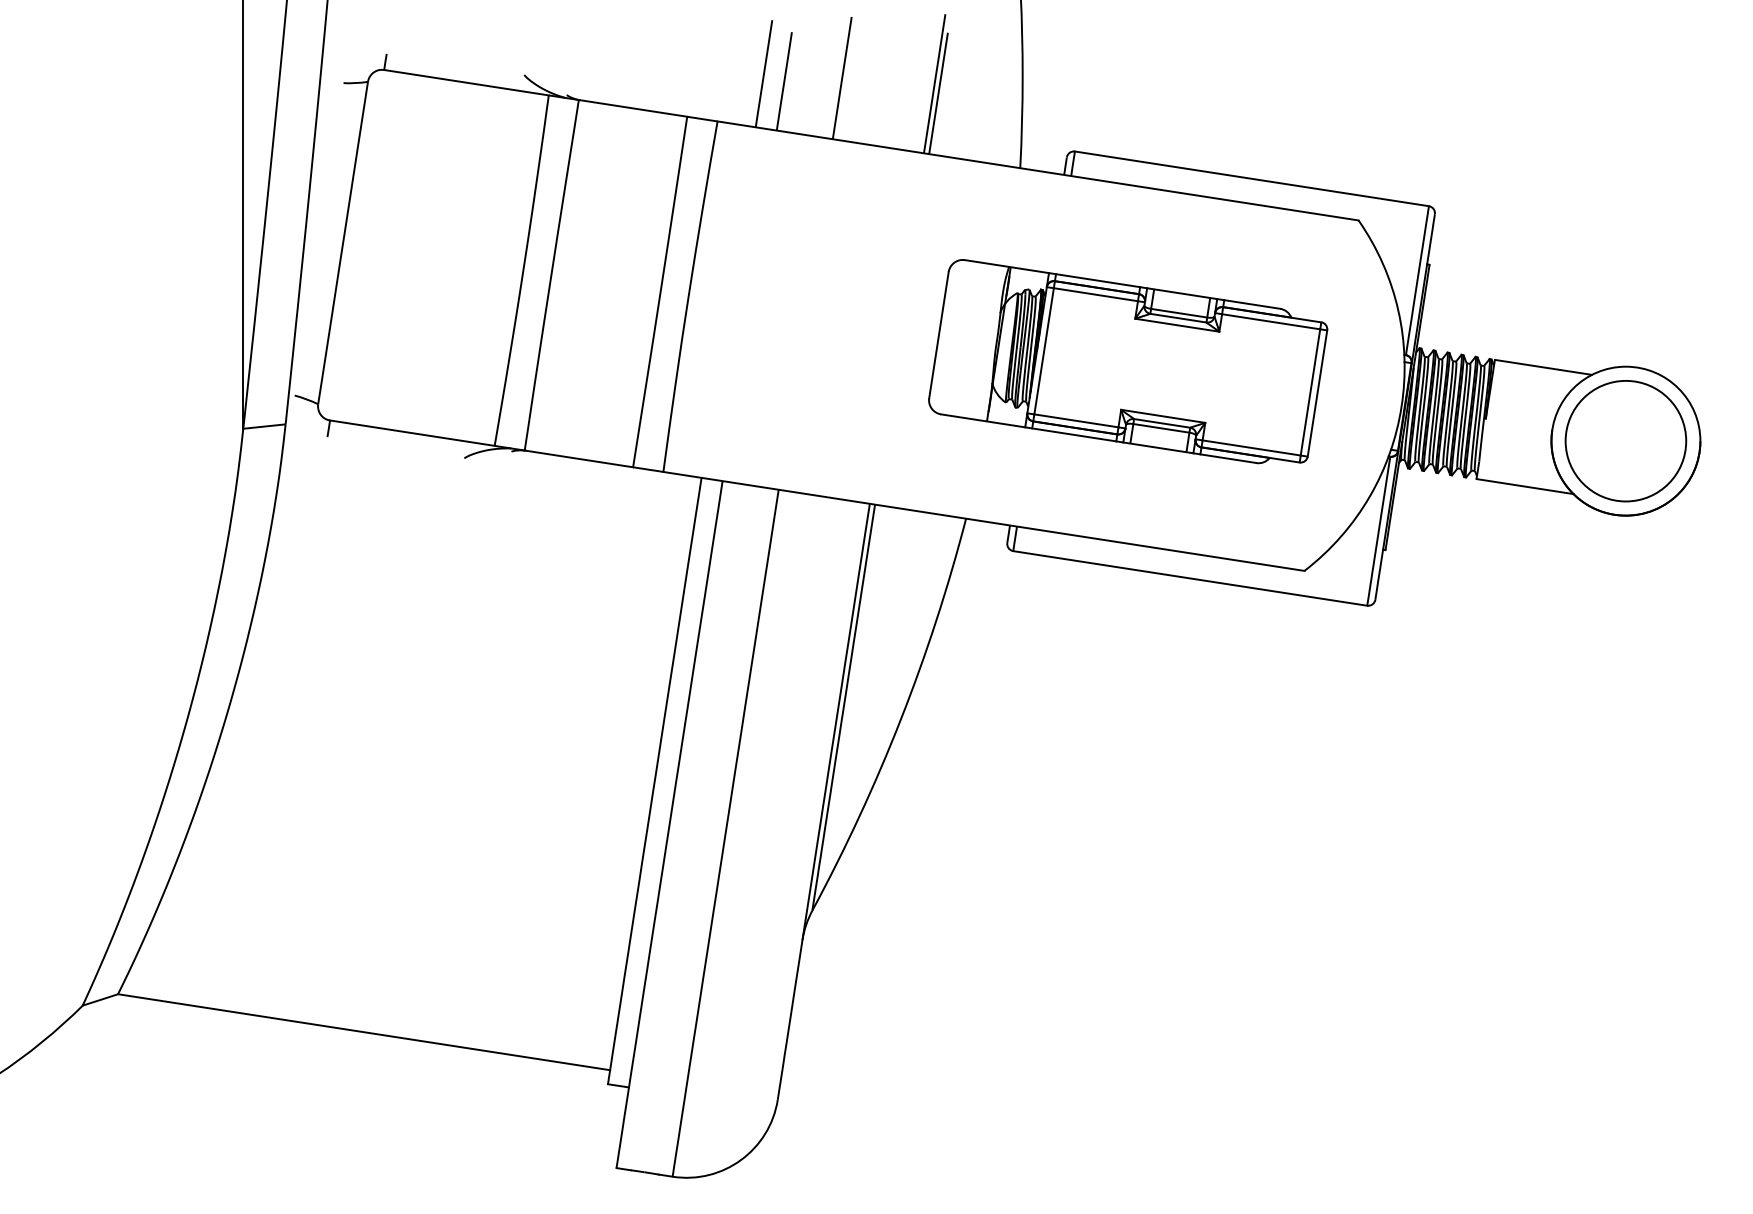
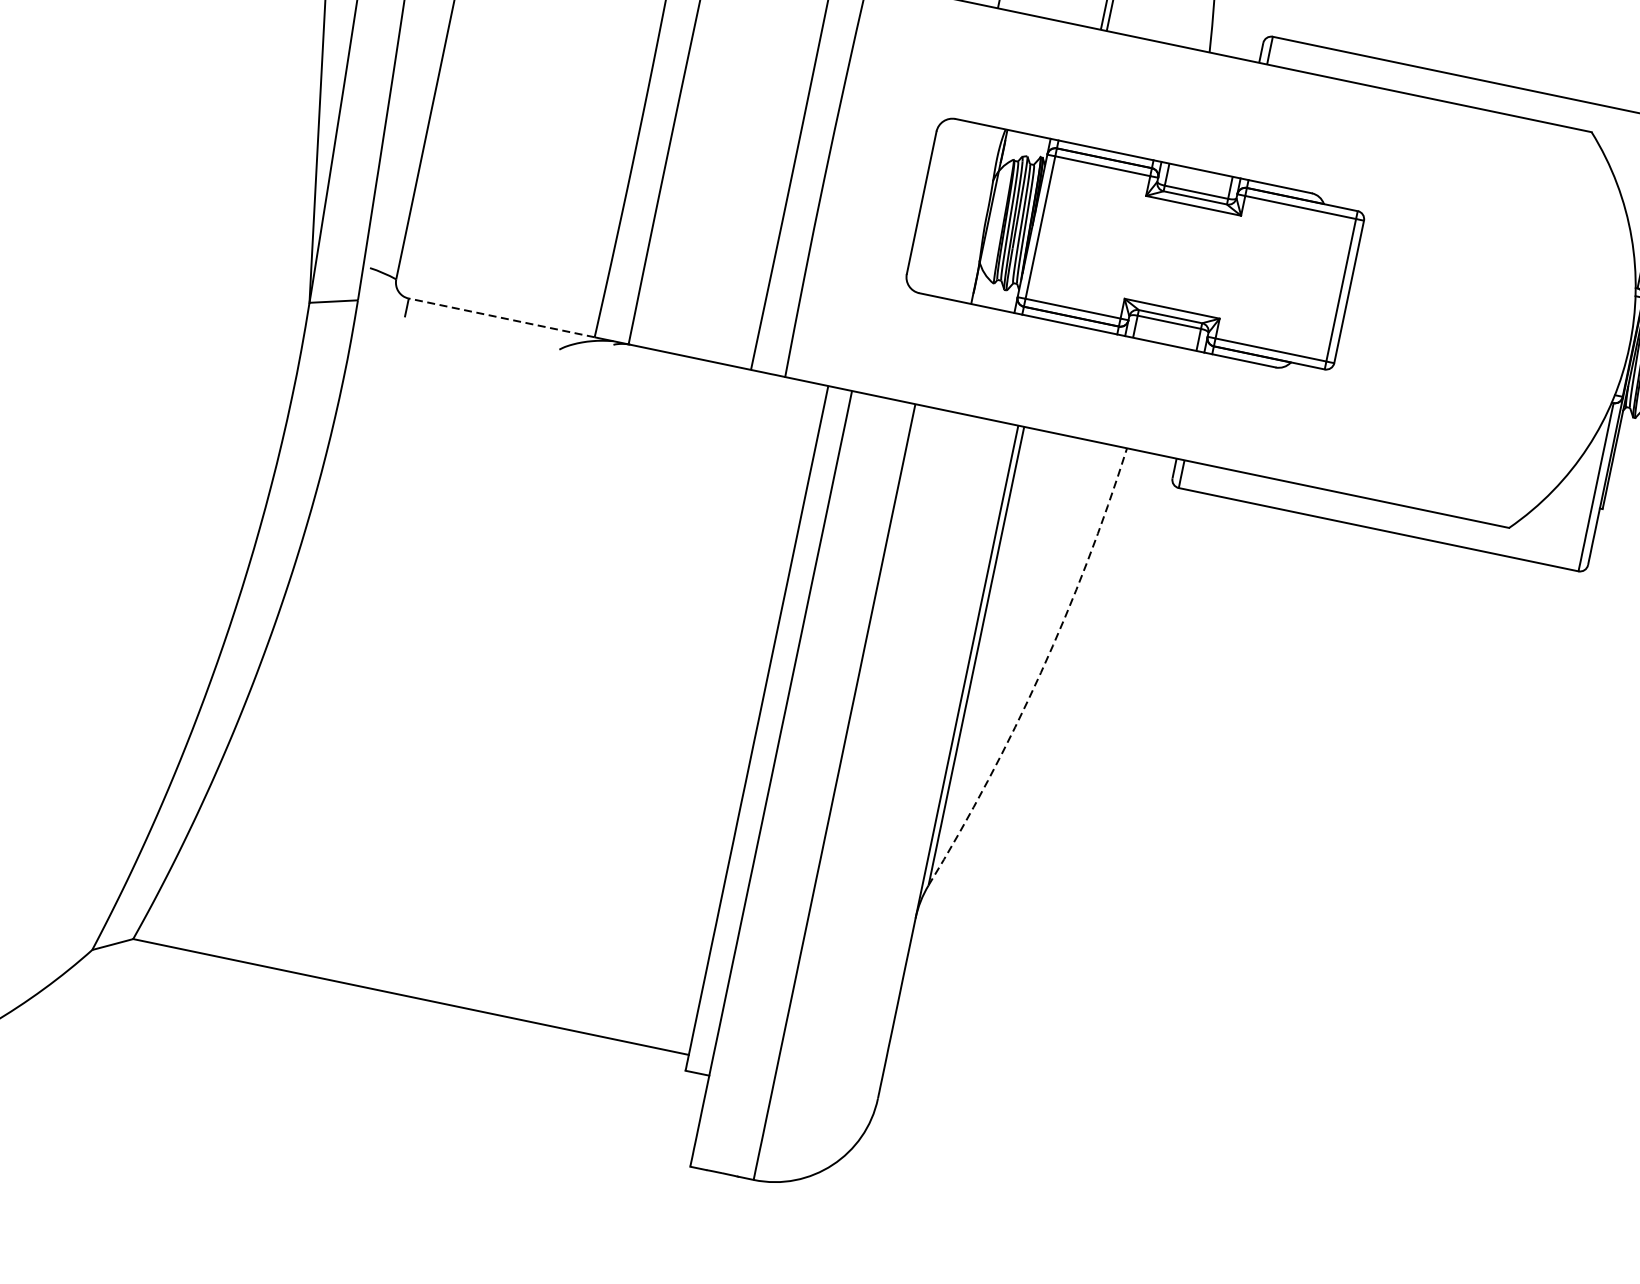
part: (1128, 361) -> (1135, 244), moved
line: (411, 433) -> (500, 318), solid -> dashed
arc: (901, 719) -> (1041, 673), solid -> dashed

